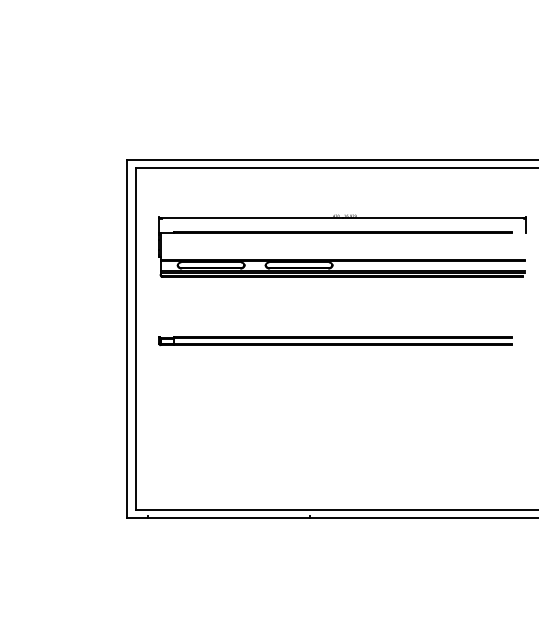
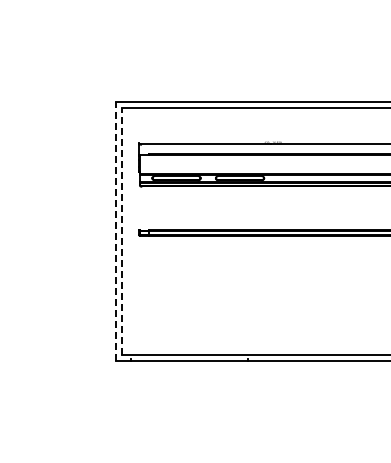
line: (126, 339) -> (115, 231), solid -> dashed
line: (134, 339) -> (121, 231), solid -> dashed

